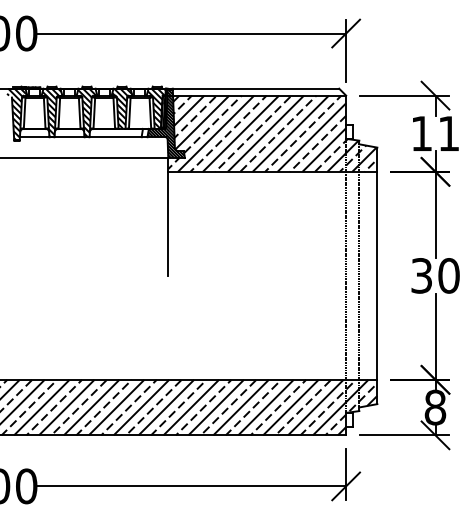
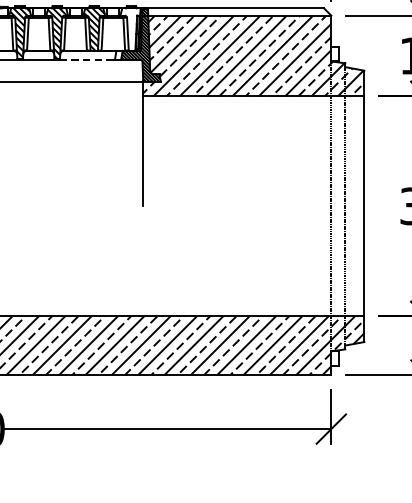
hatch: (156, 108) -> (130, 29), removed
line: (115, 137) -> (87, 59), solid -> dashed

